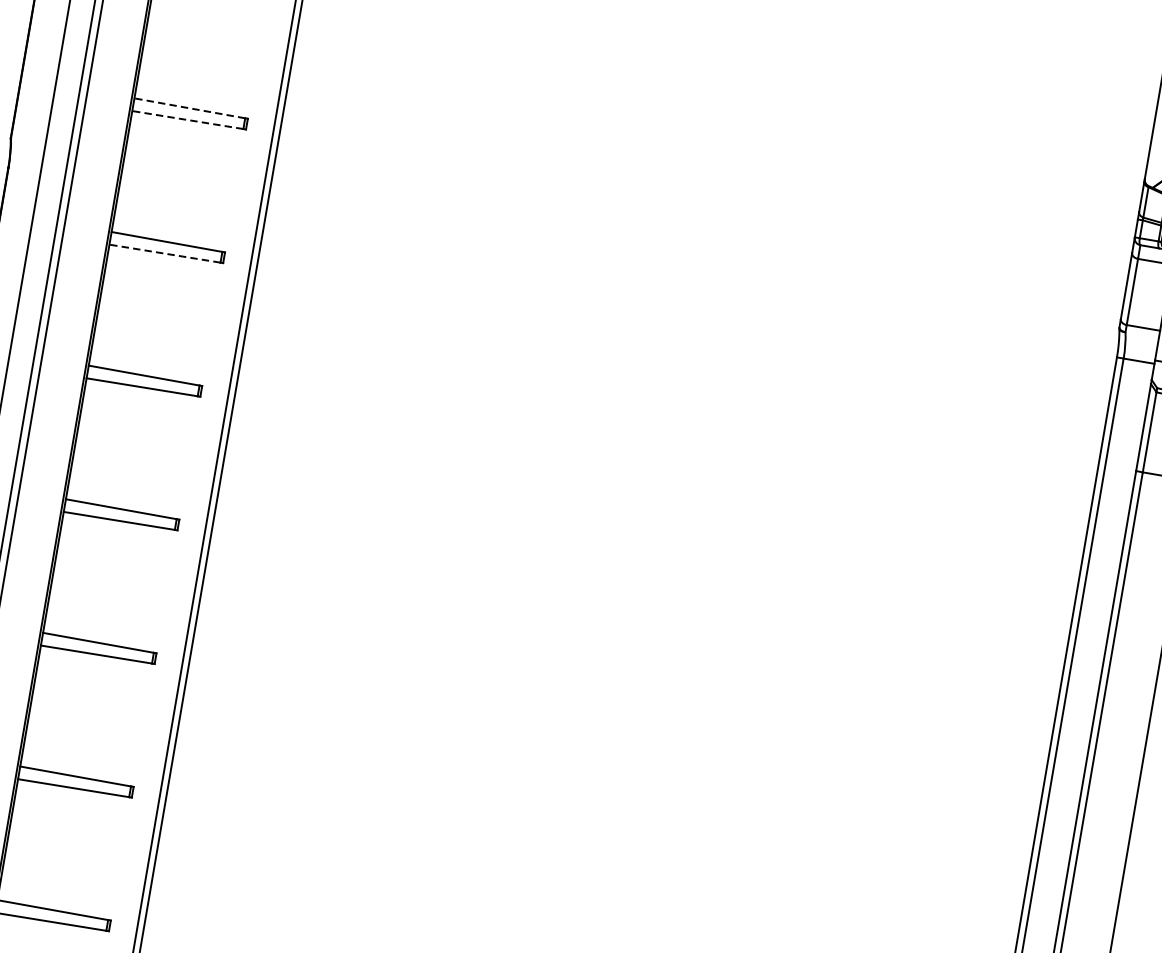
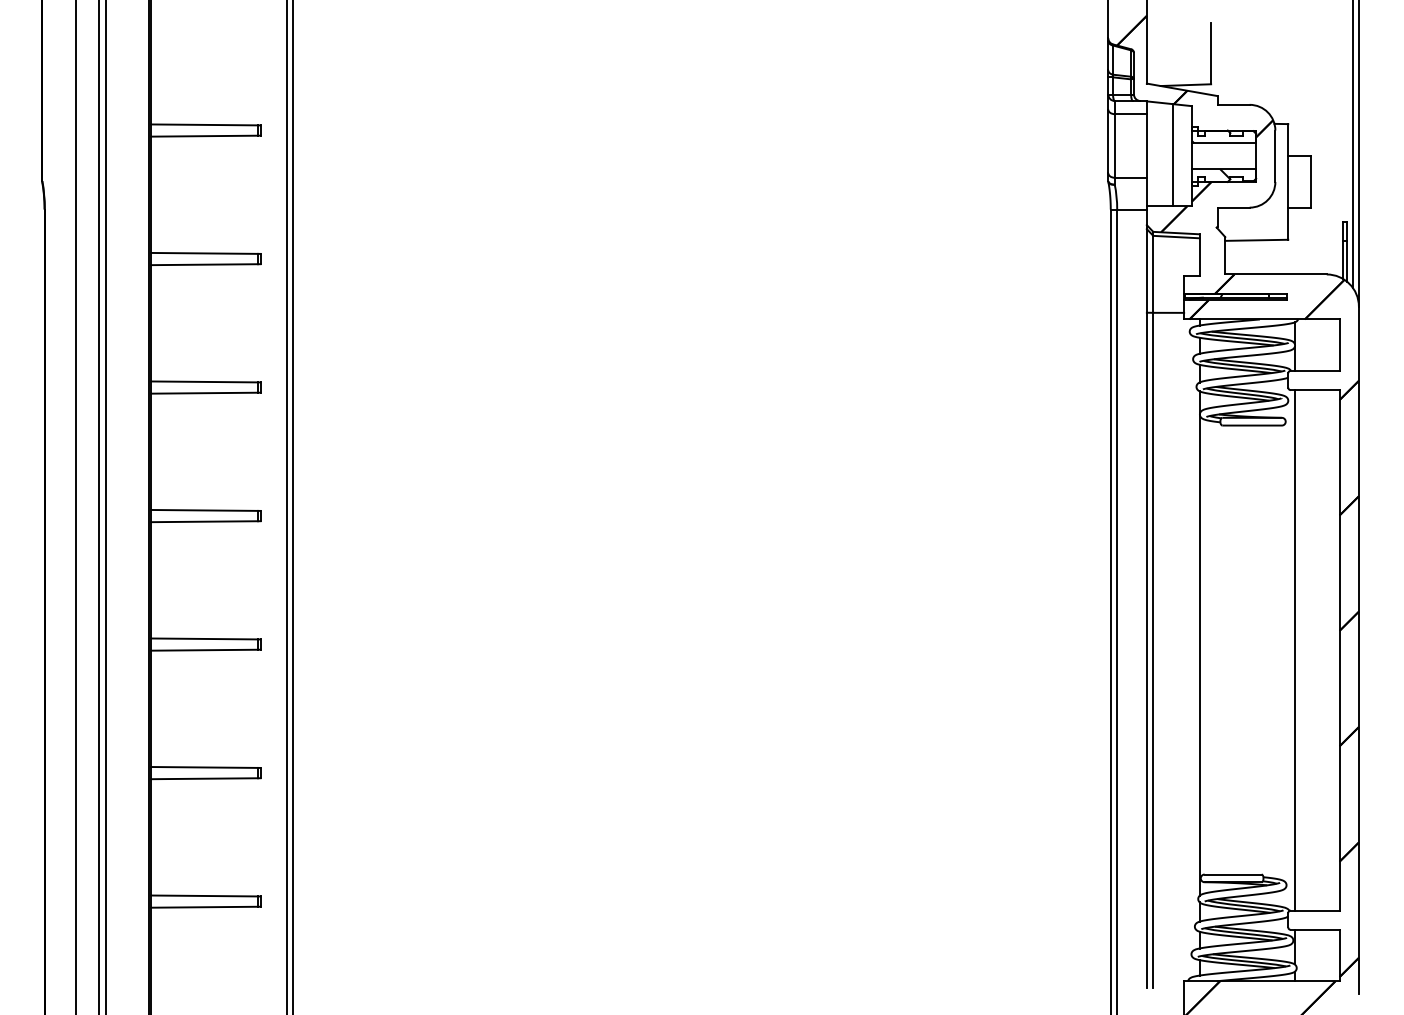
line: (189, 107) -> (204, 124), dashed -> solid
line: (187, 120) -> (204, 136), dashed -> solid
line: (164, 253) -> (204, 264), dashed -> solid

